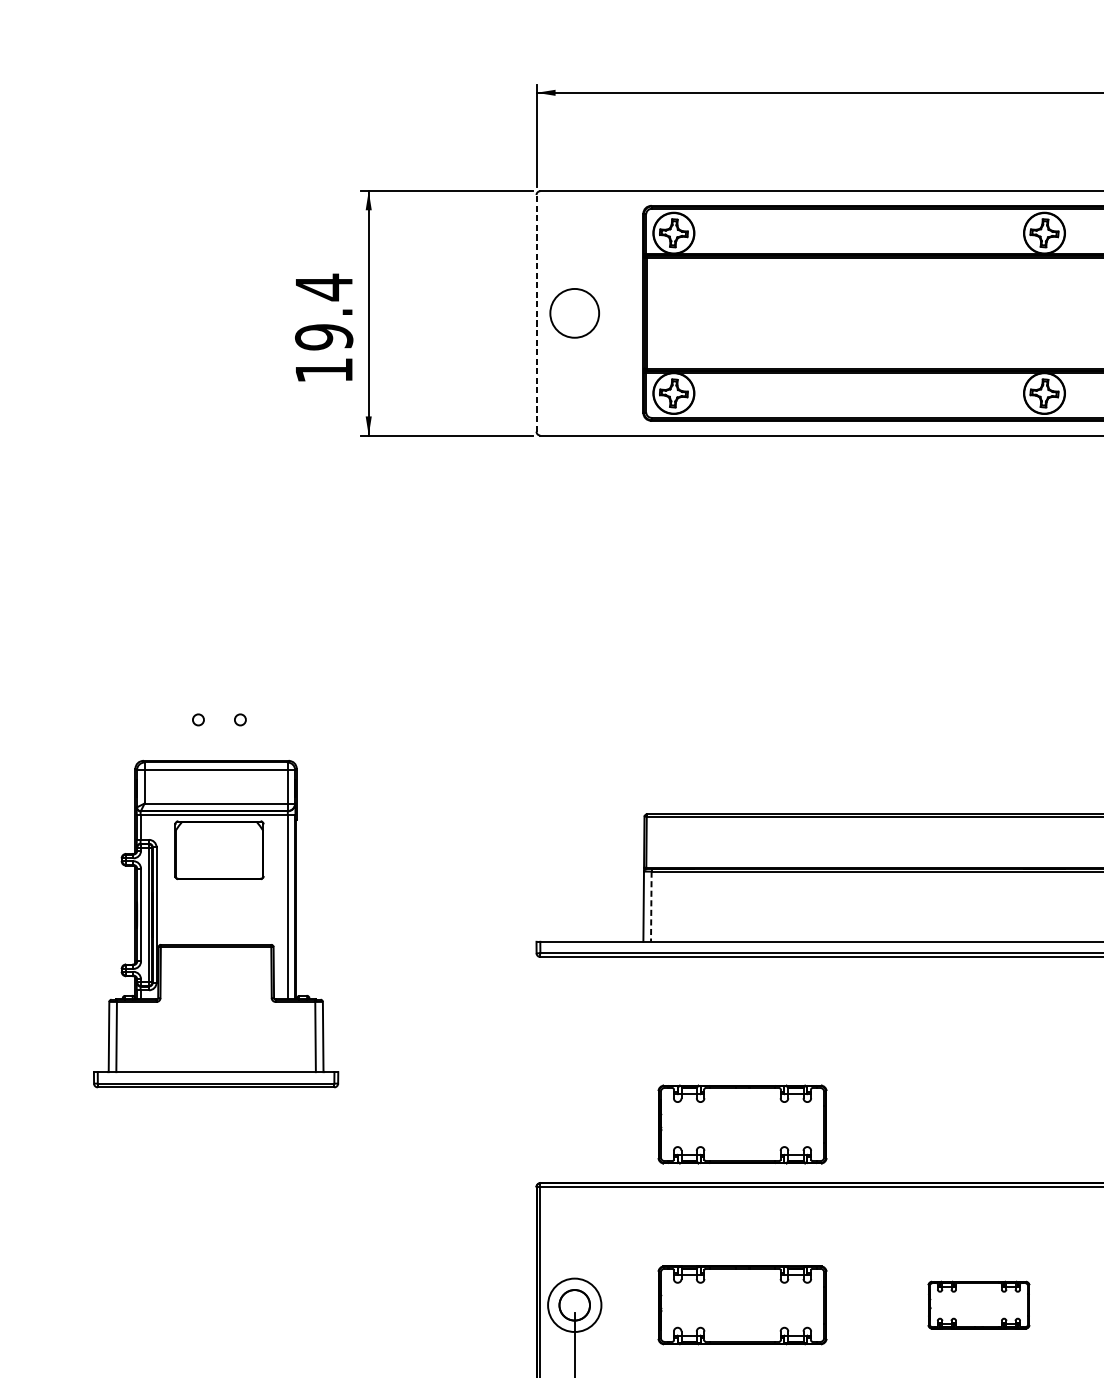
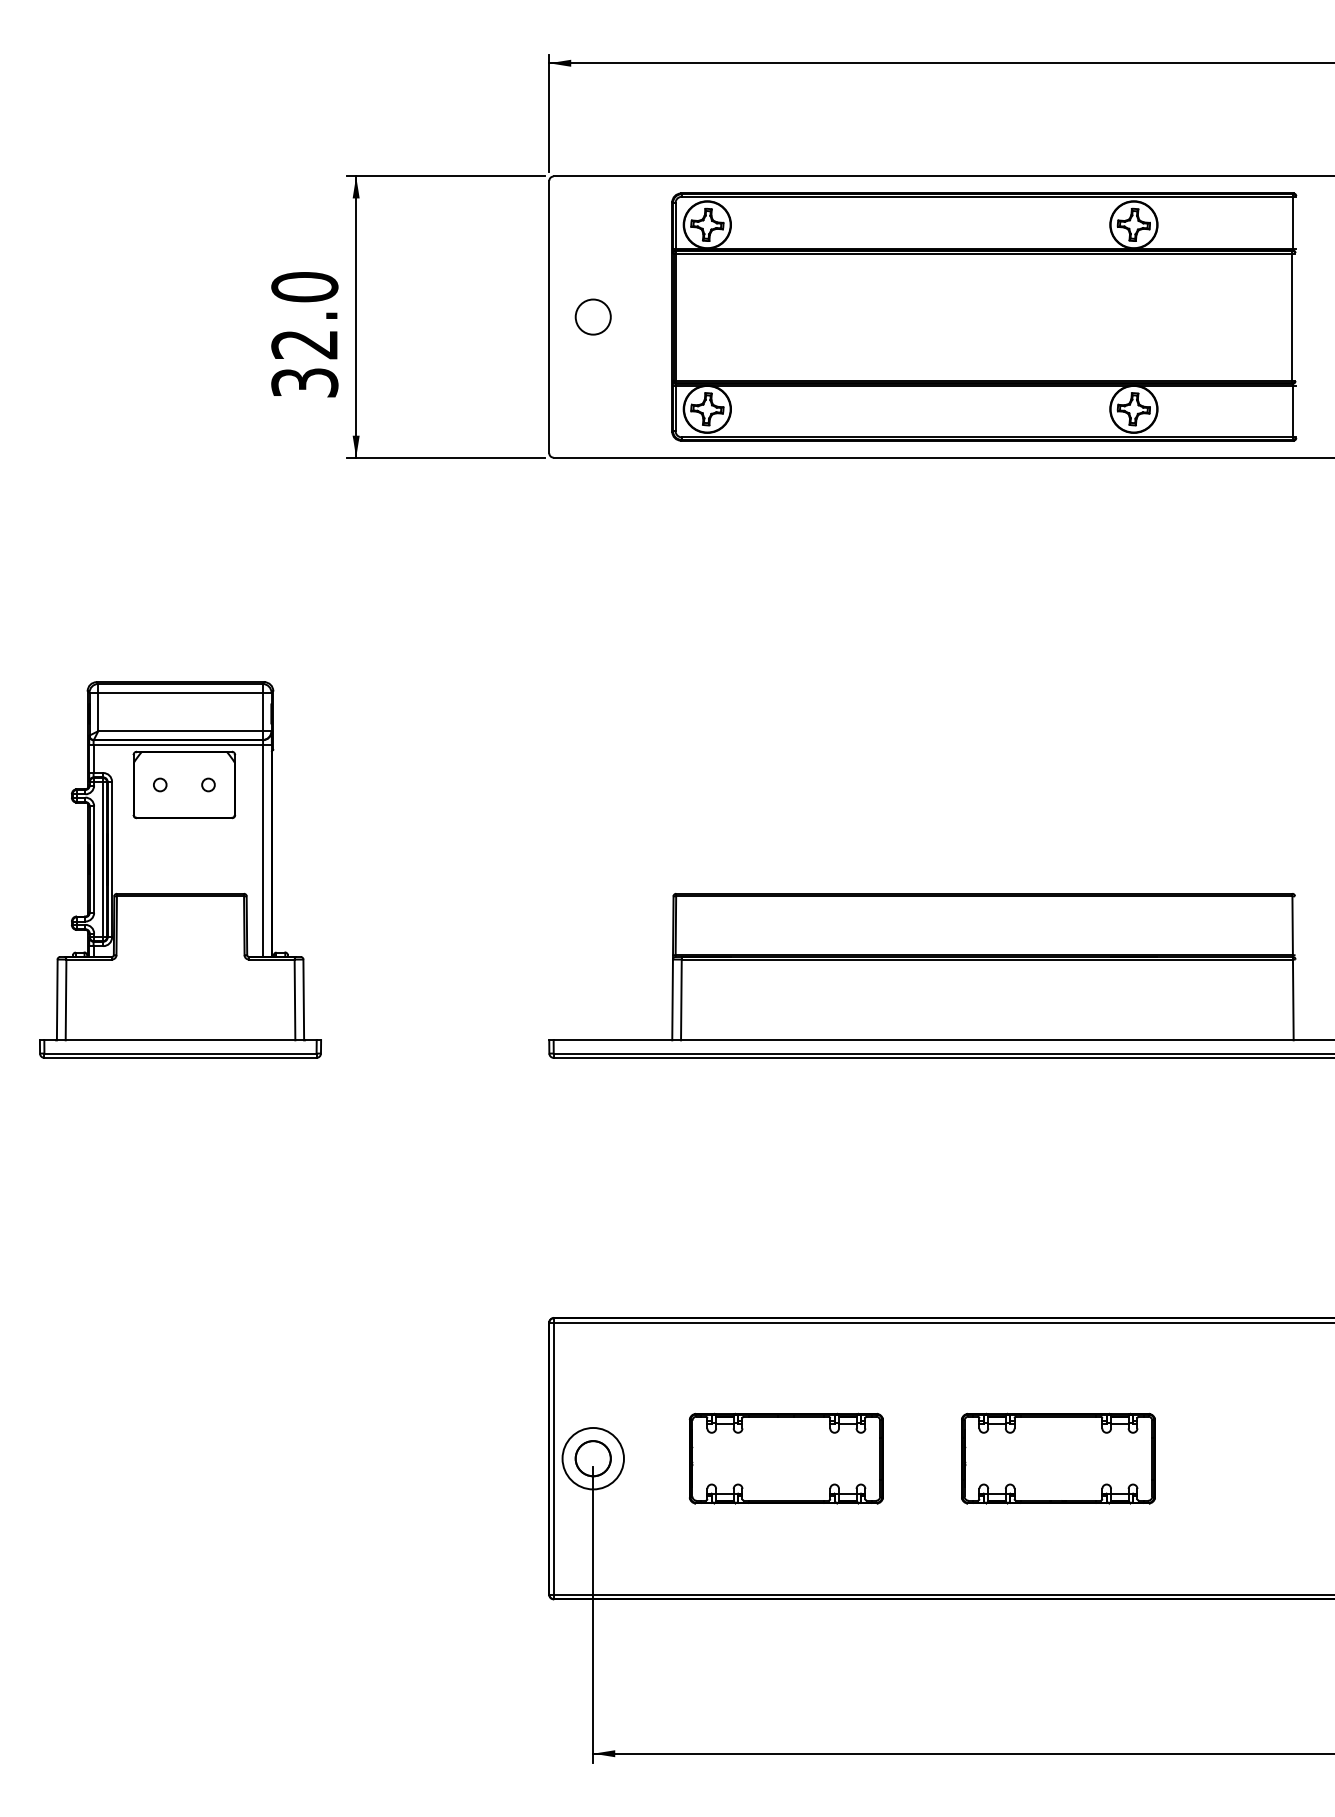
line: (536, 312) -> (549, 316), dashed -> solid
circle: (574, 312) -> (592, 316), size x0.62
text: (323, 328) -> (304, 334), 19.4 -> 32.0
line: (651, 907) -> (681, 1000), dashed -> solid
part: (216, 923) -> (180, 869), moved
part: (741, 1124) -> (785, 1250), removed
part: (978, 1305) -> (1058, 1458), size x1.67

